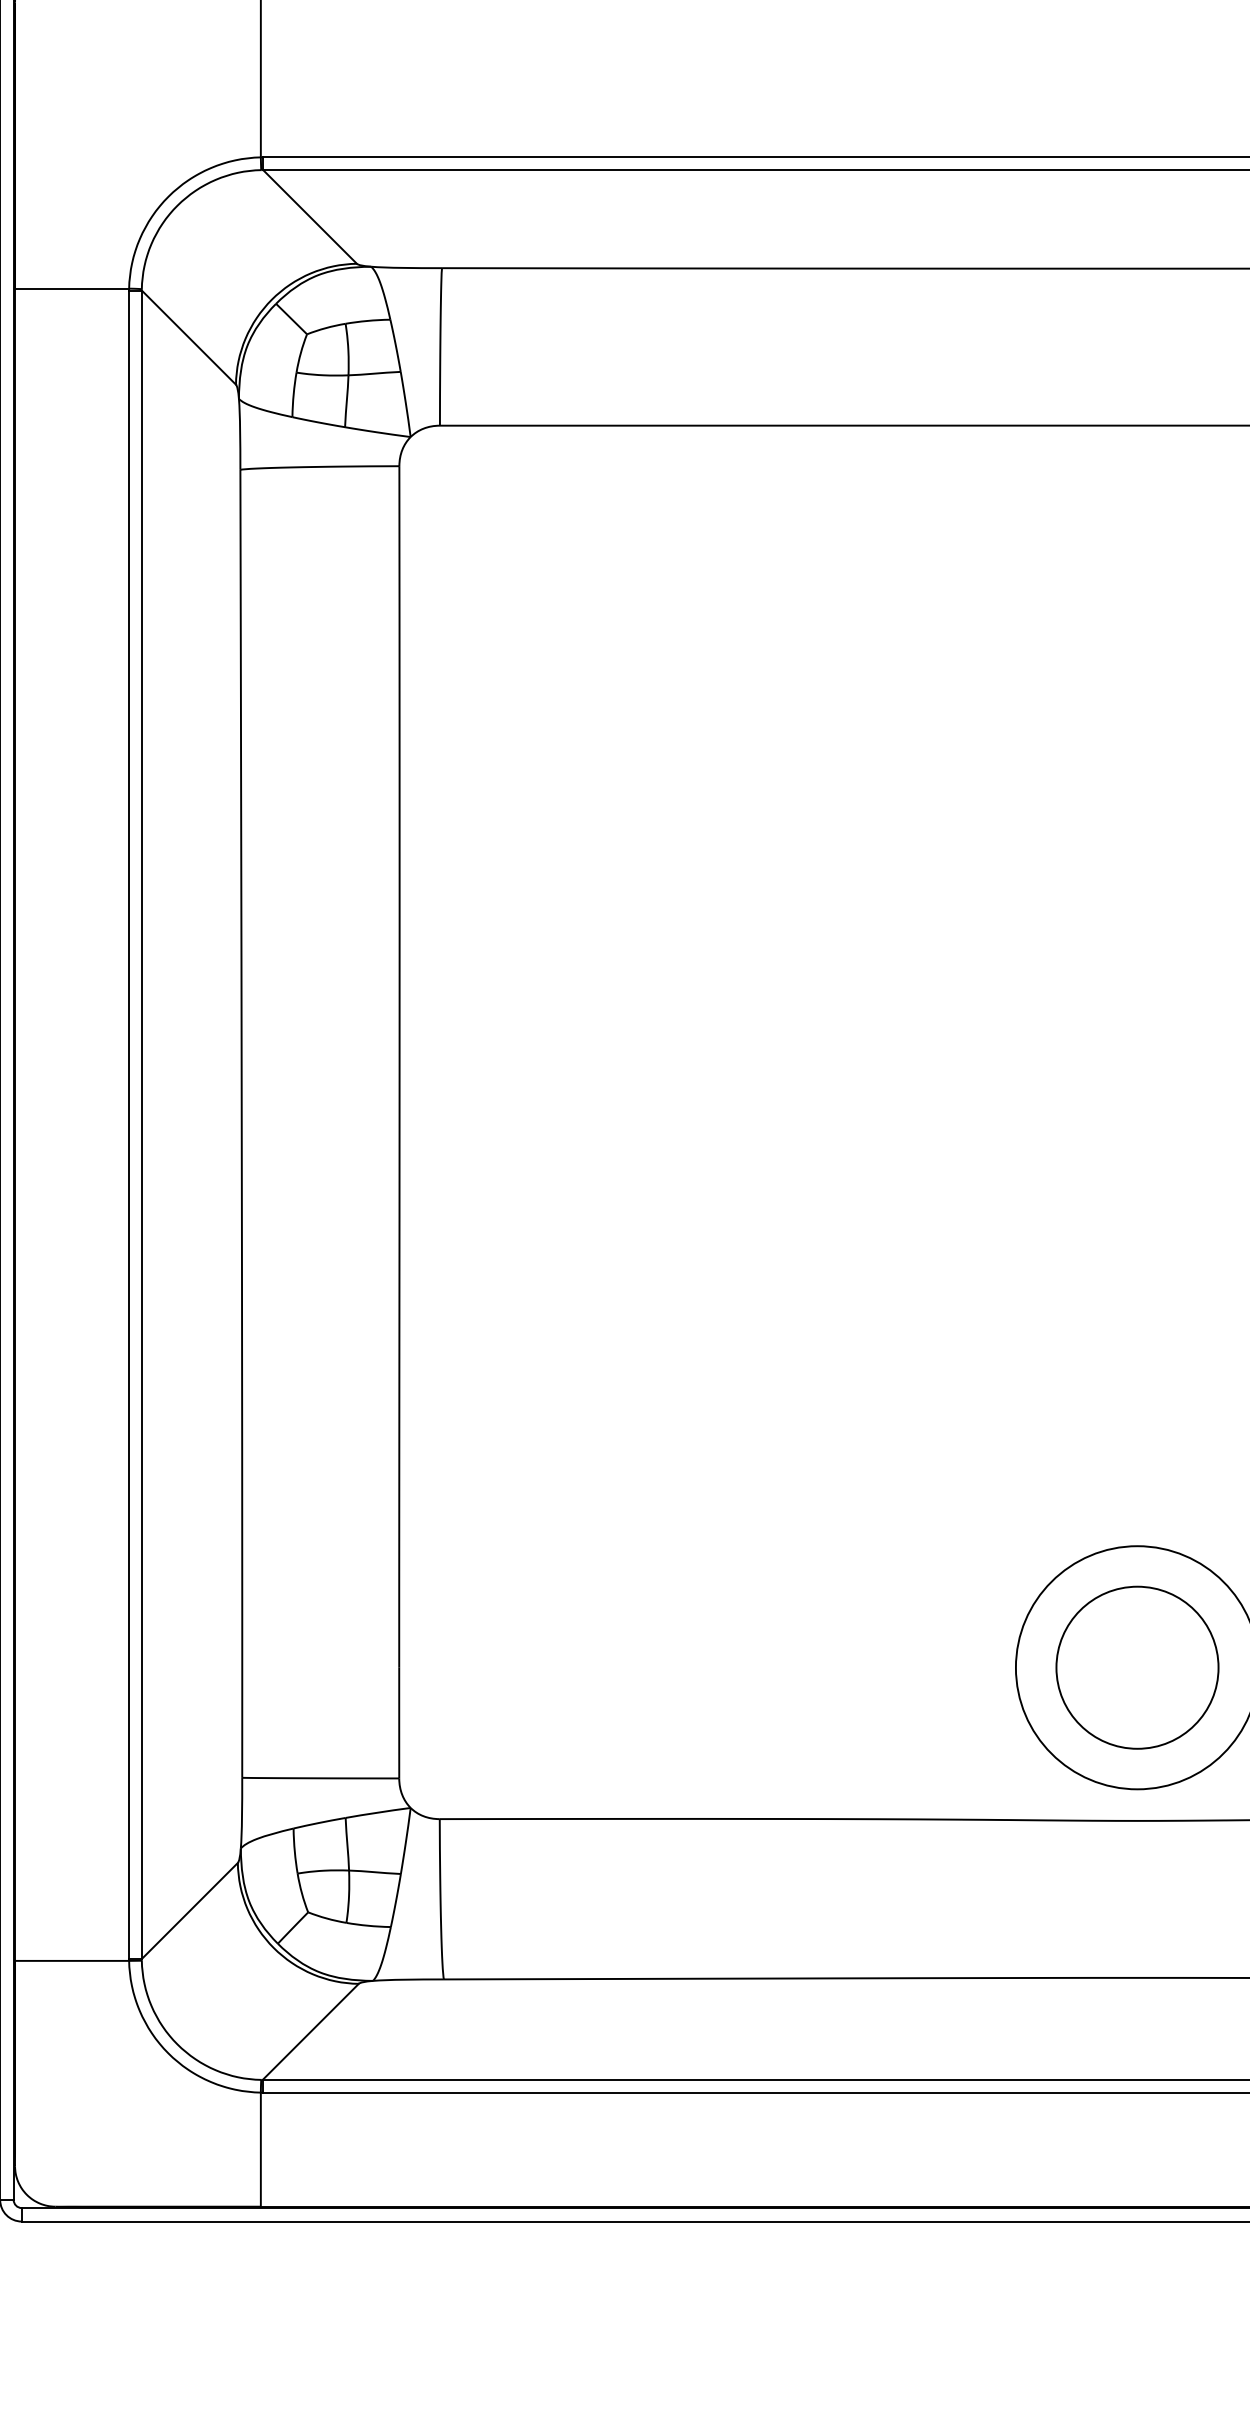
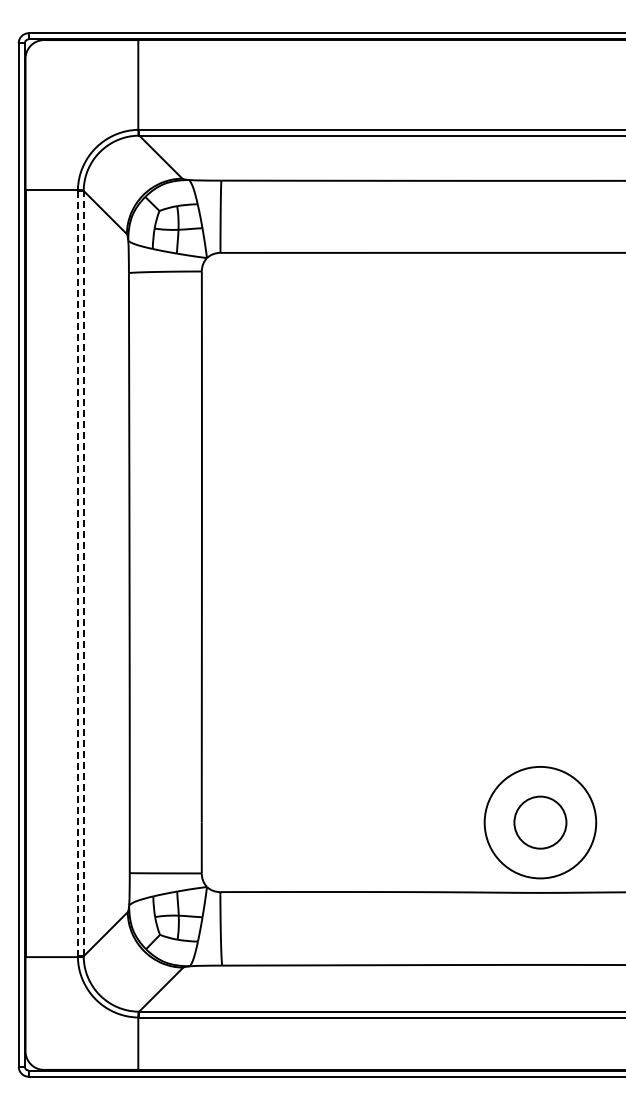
line: (128, 1124) -> (77, 573), solid -> dashed
line: (141, 1124) -> (83, 573), solid -> dashed
circle: (1137, 1667) -> (540, 822), size x0.7

